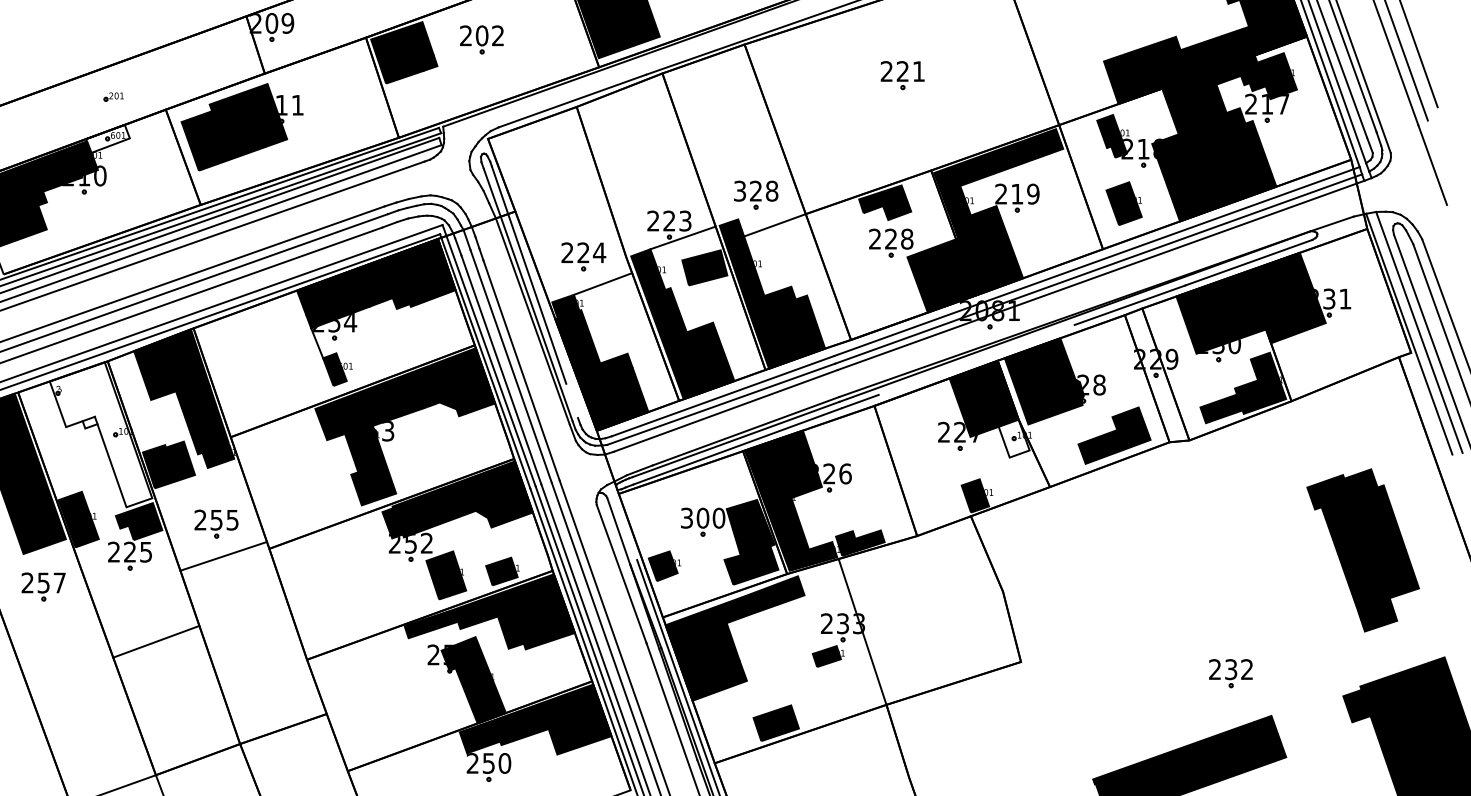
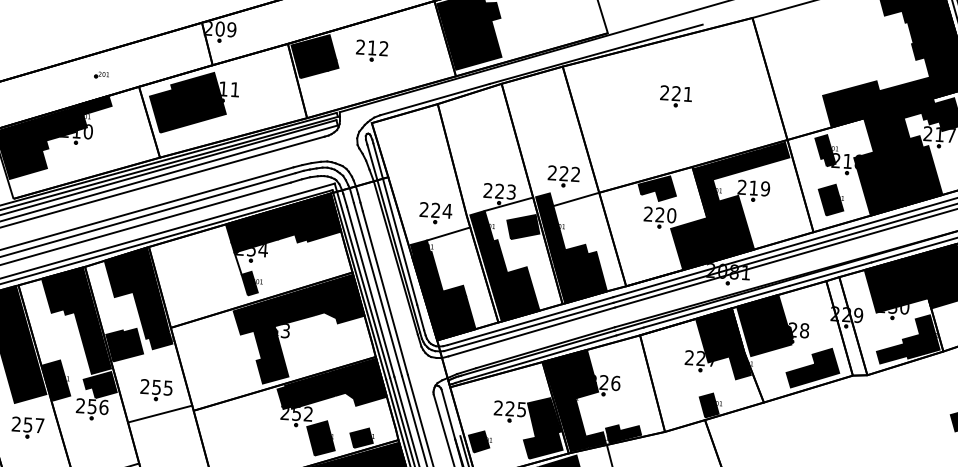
text: (481, 35) -> (371, 47), 202 -> 212
fill: (107, 138) -> (95, 104), added
text: (756, 190) -> (564, 173), 328 -> 222
text: (907, 239) -> (671, 215), 228 -> 220
line: (976, 359) -> (716, 306), added
line: (572, 400) -> (420, 317), added
fill: (100, 434) -> (76, 319), added
fill: (1013, 438) -> (739, 365), added
text: (703, 517) -> (510, 408), 300 -> 225
text: (138, 551) -> (98, 406), 225 -> 256

